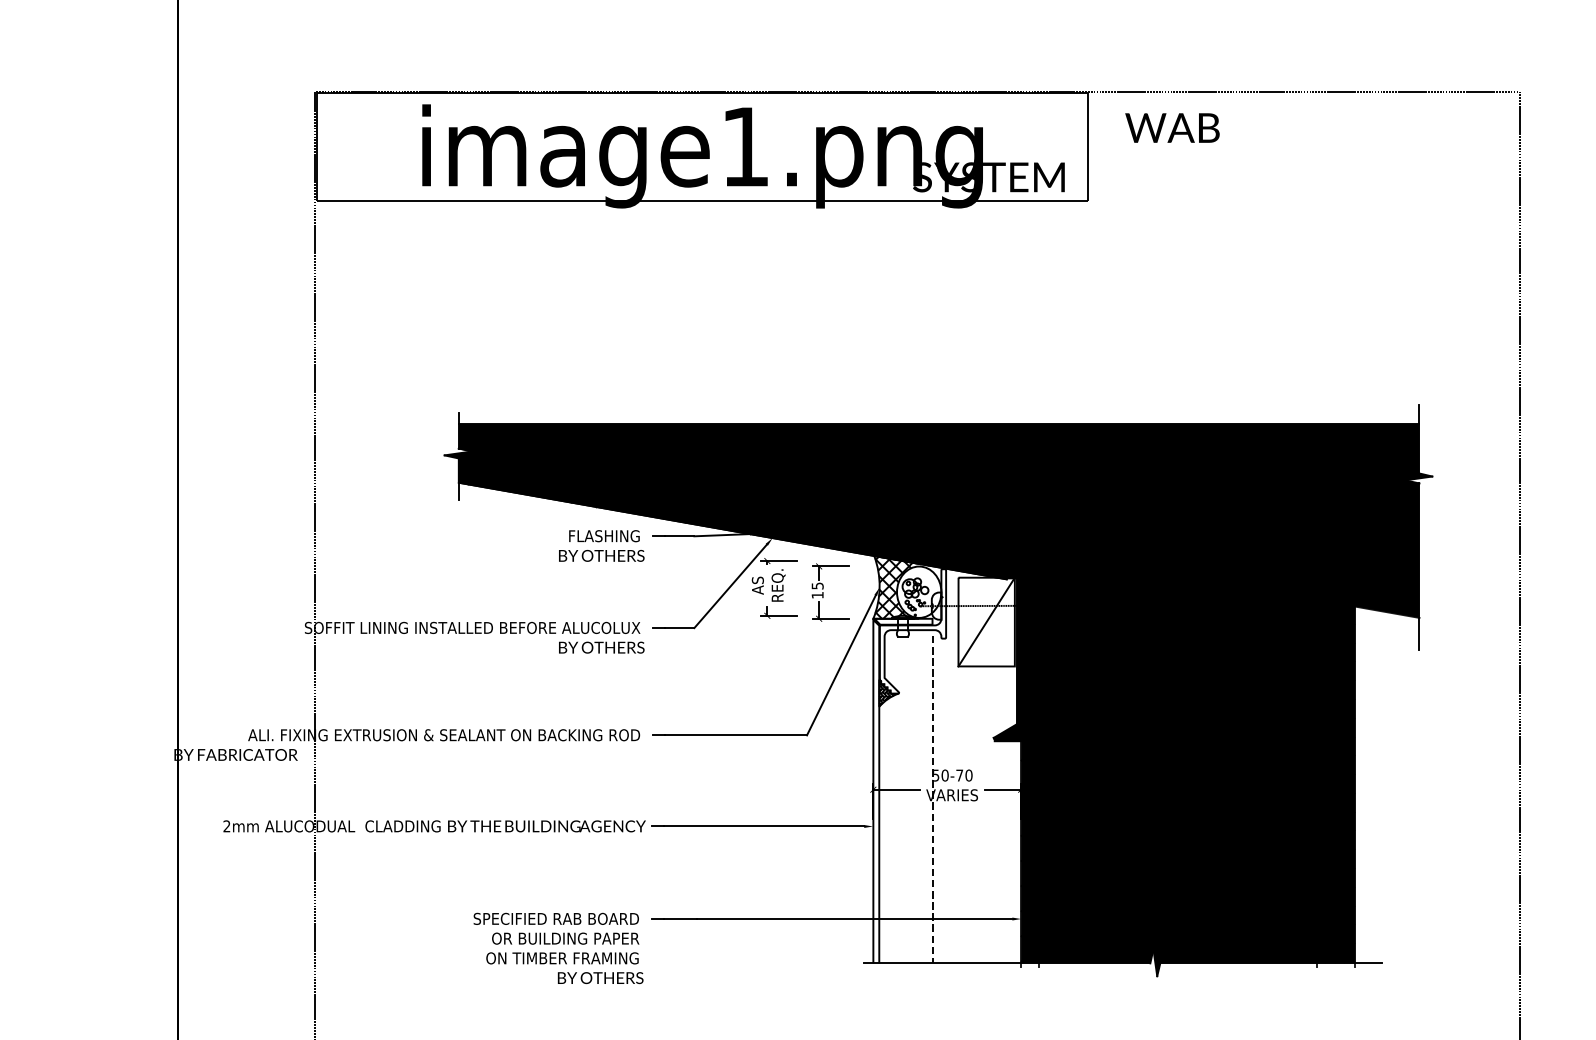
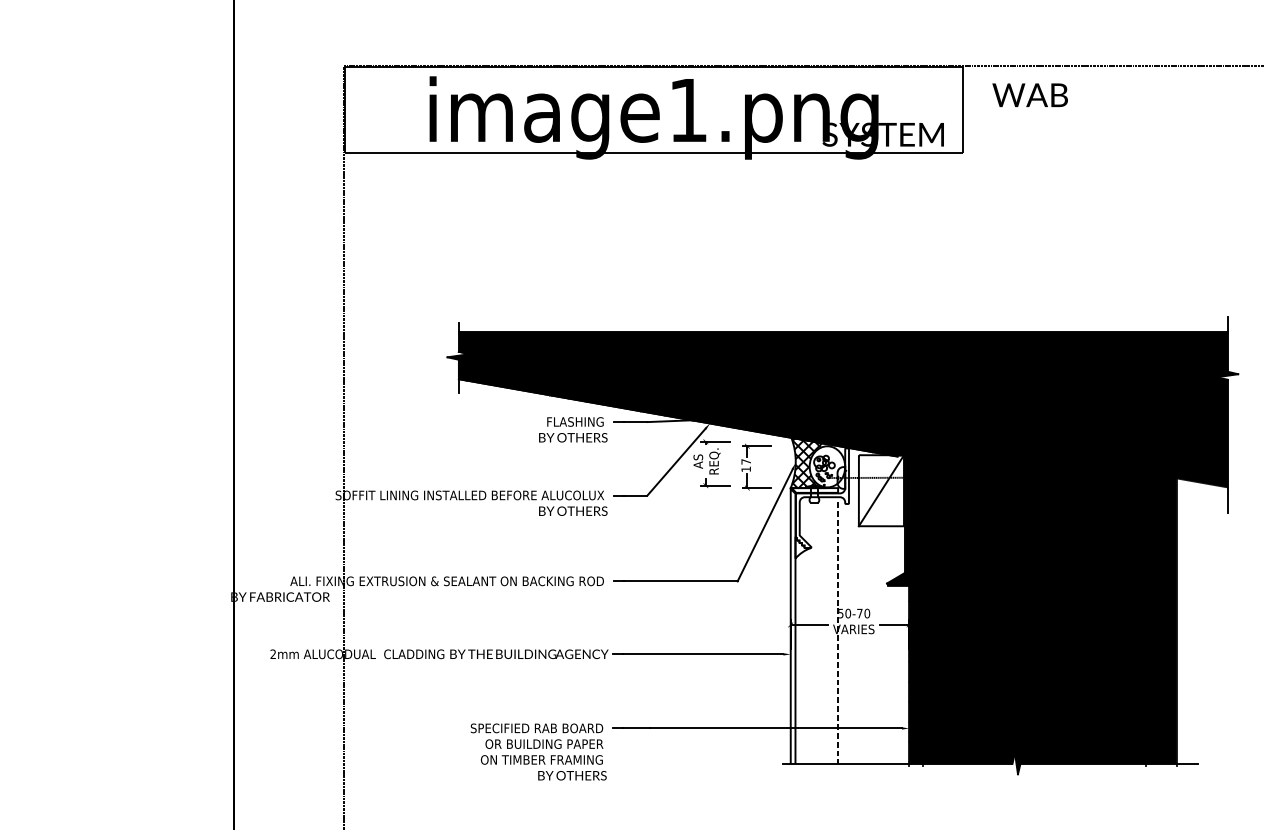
text: (817, 585) -> (746, 461), 15 -> 17
hatch: (887, 693) -> (802, 547), removed

